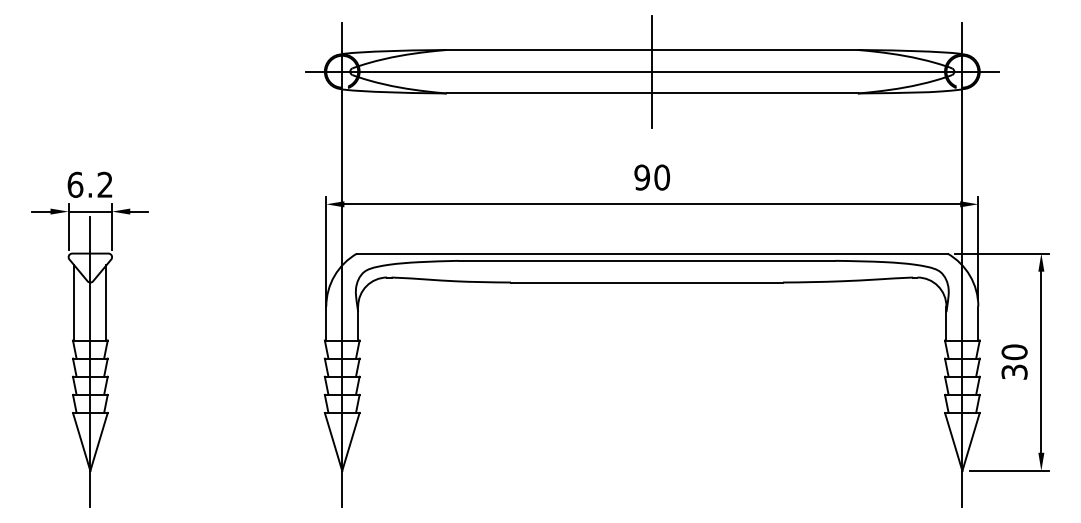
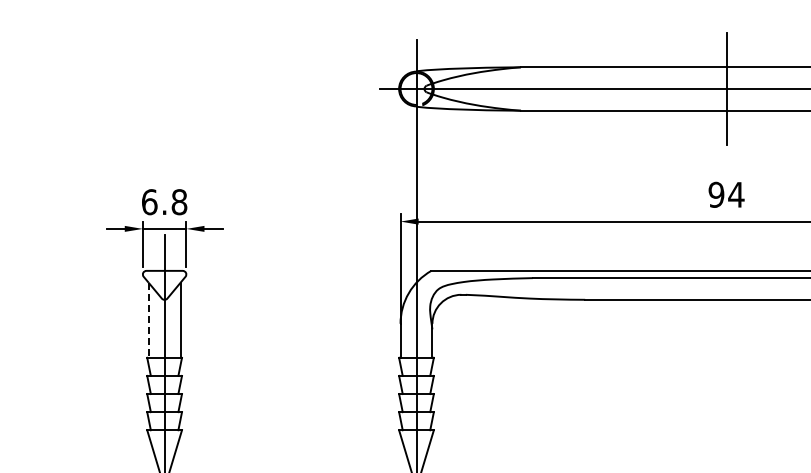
text: (661, 177) -> (735, 194), 90 -> 94
text: (105, 184) -> (179, 201), 6.2 -> 6.8
line: (74, 302) -> (148, 319), solid -> dashed

